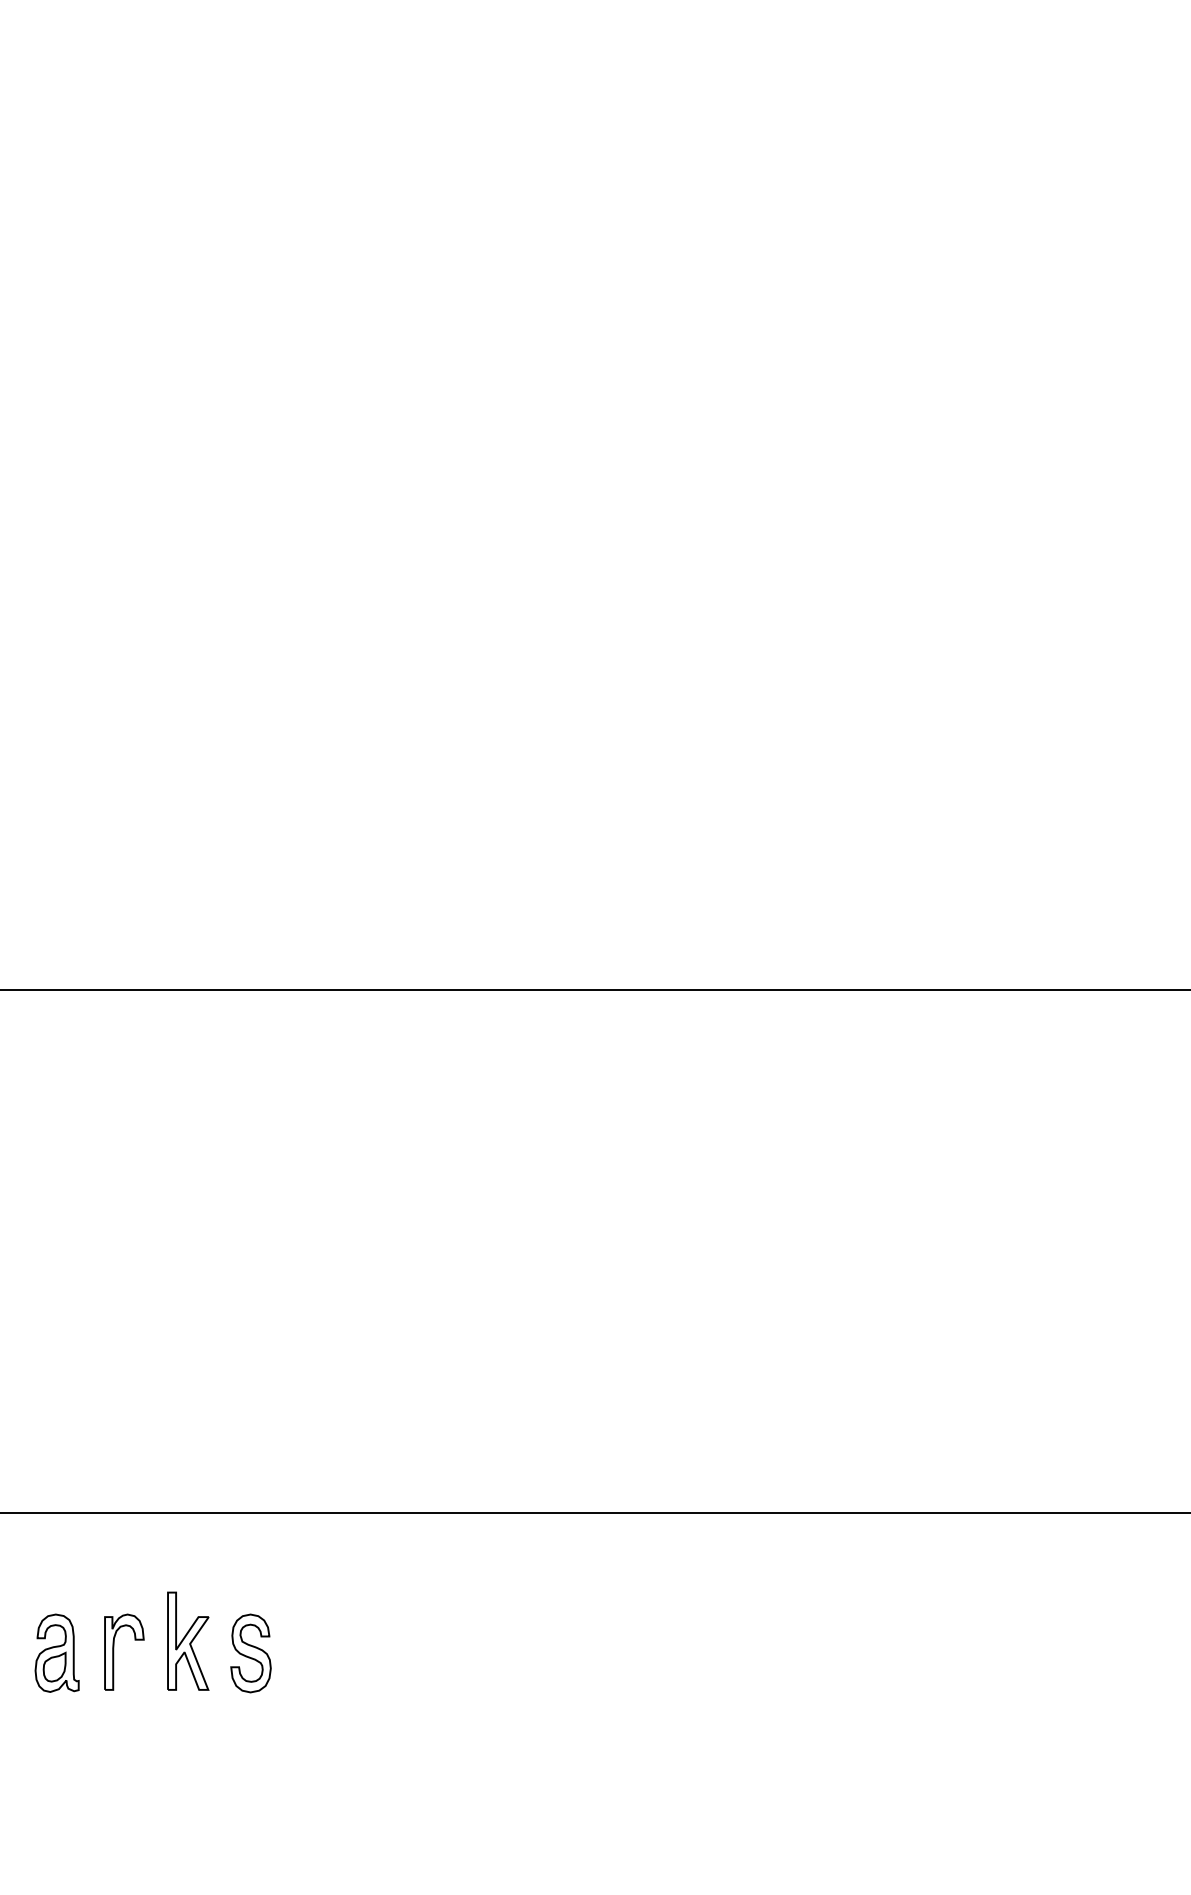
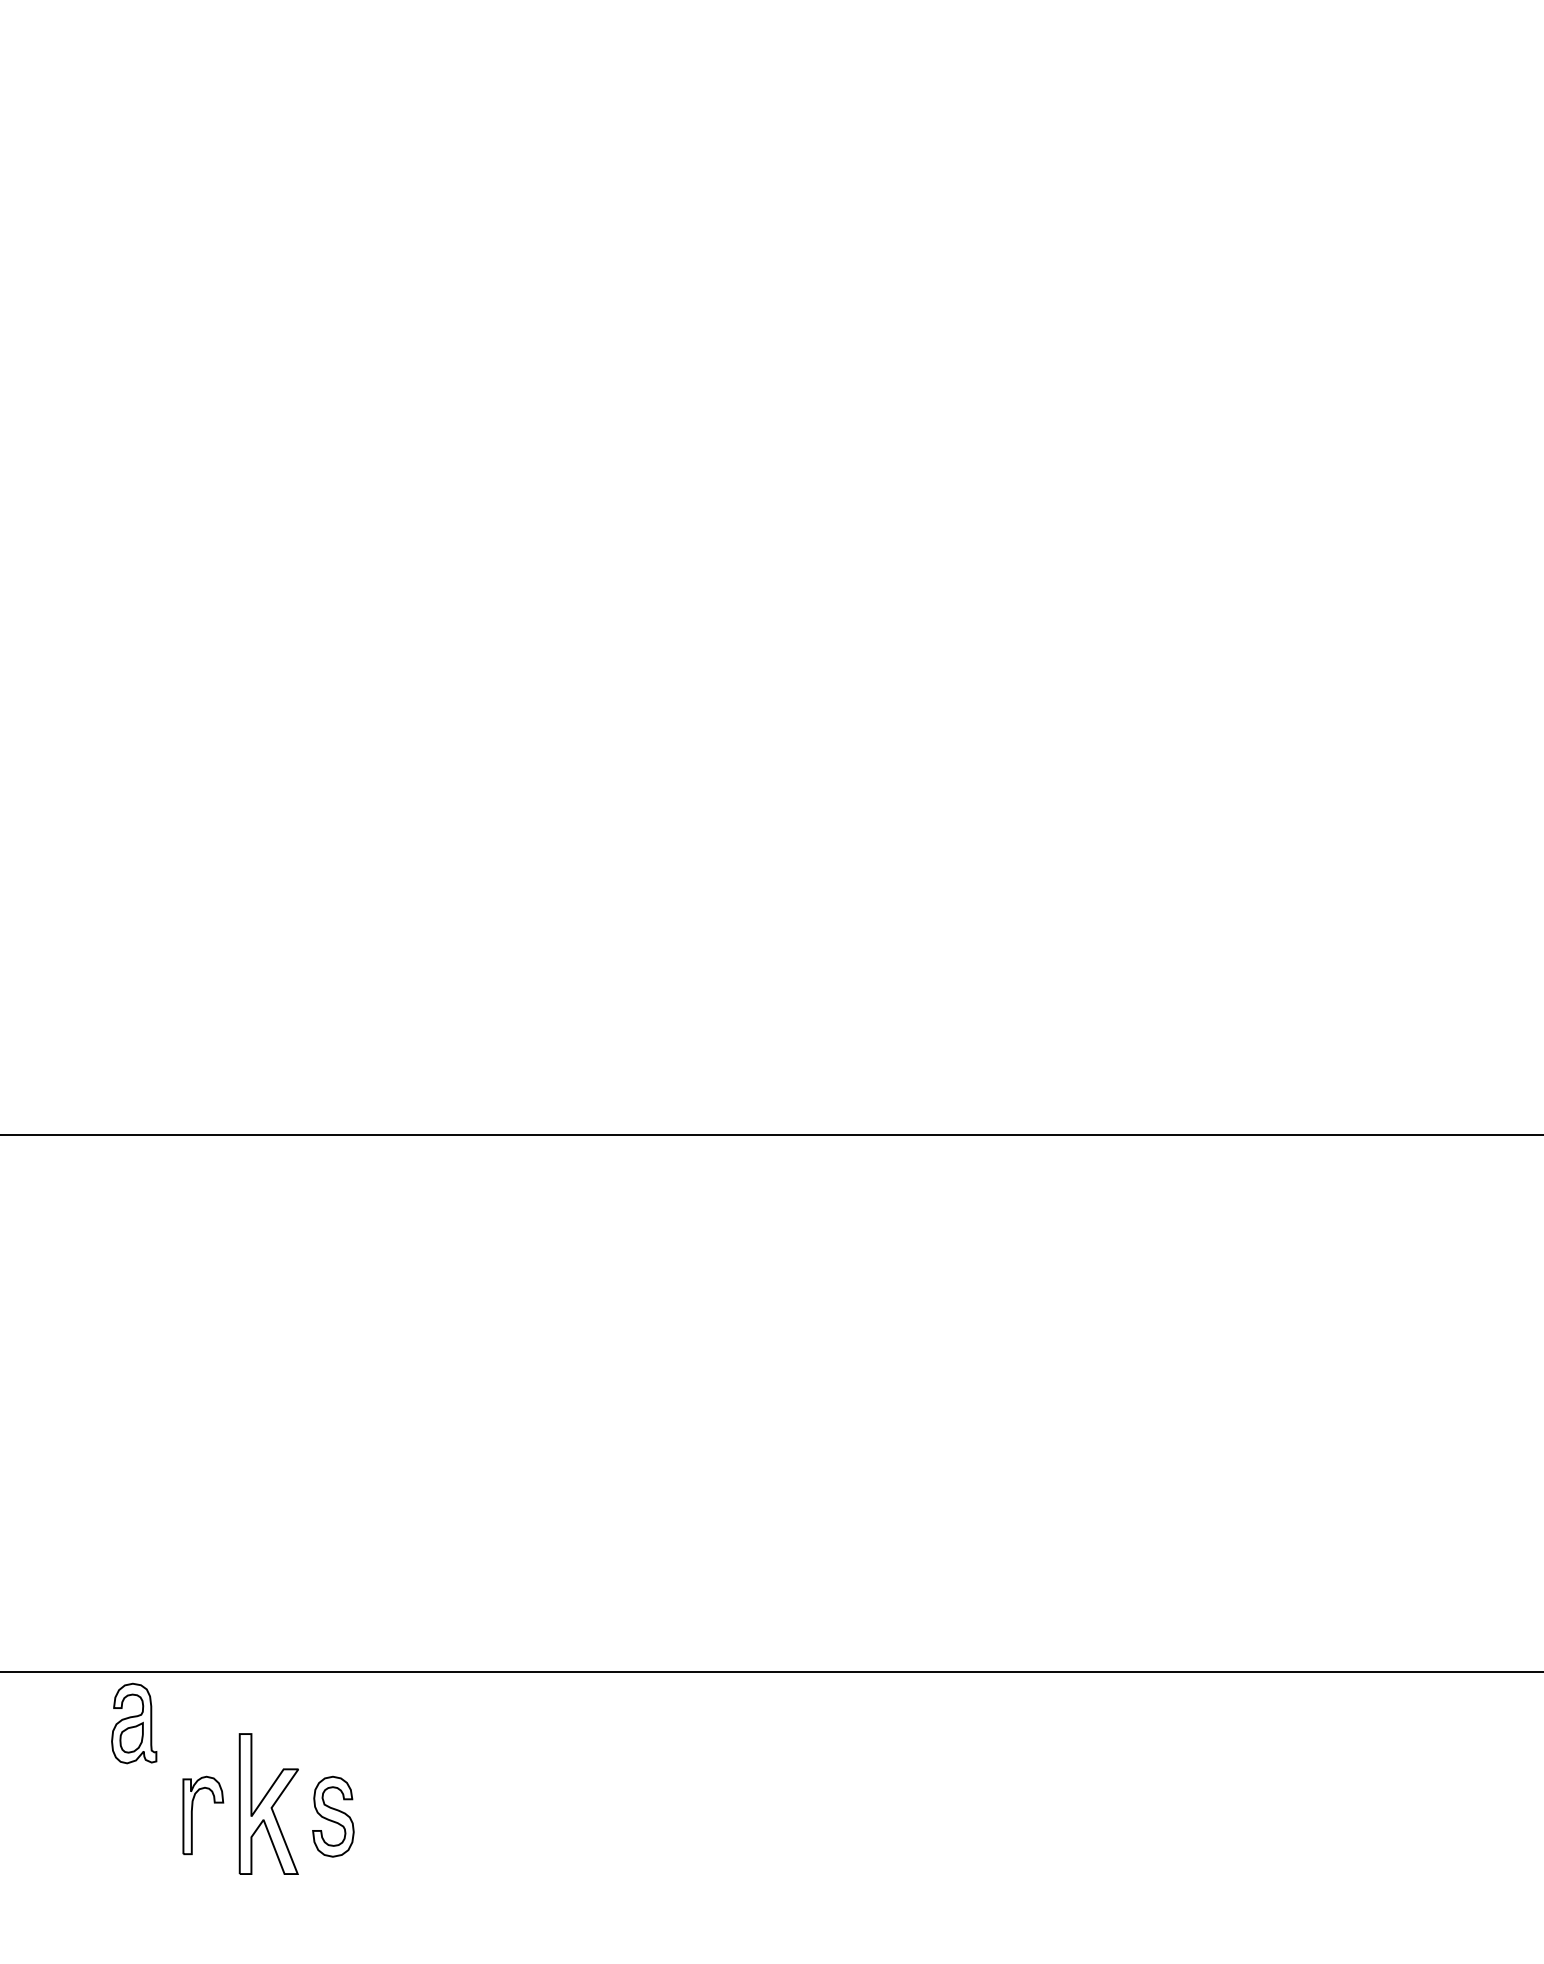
part: (187, 1641) -> (268, 1804), size x1.4
part: (57, 1653) -> (134, 1723), moved

